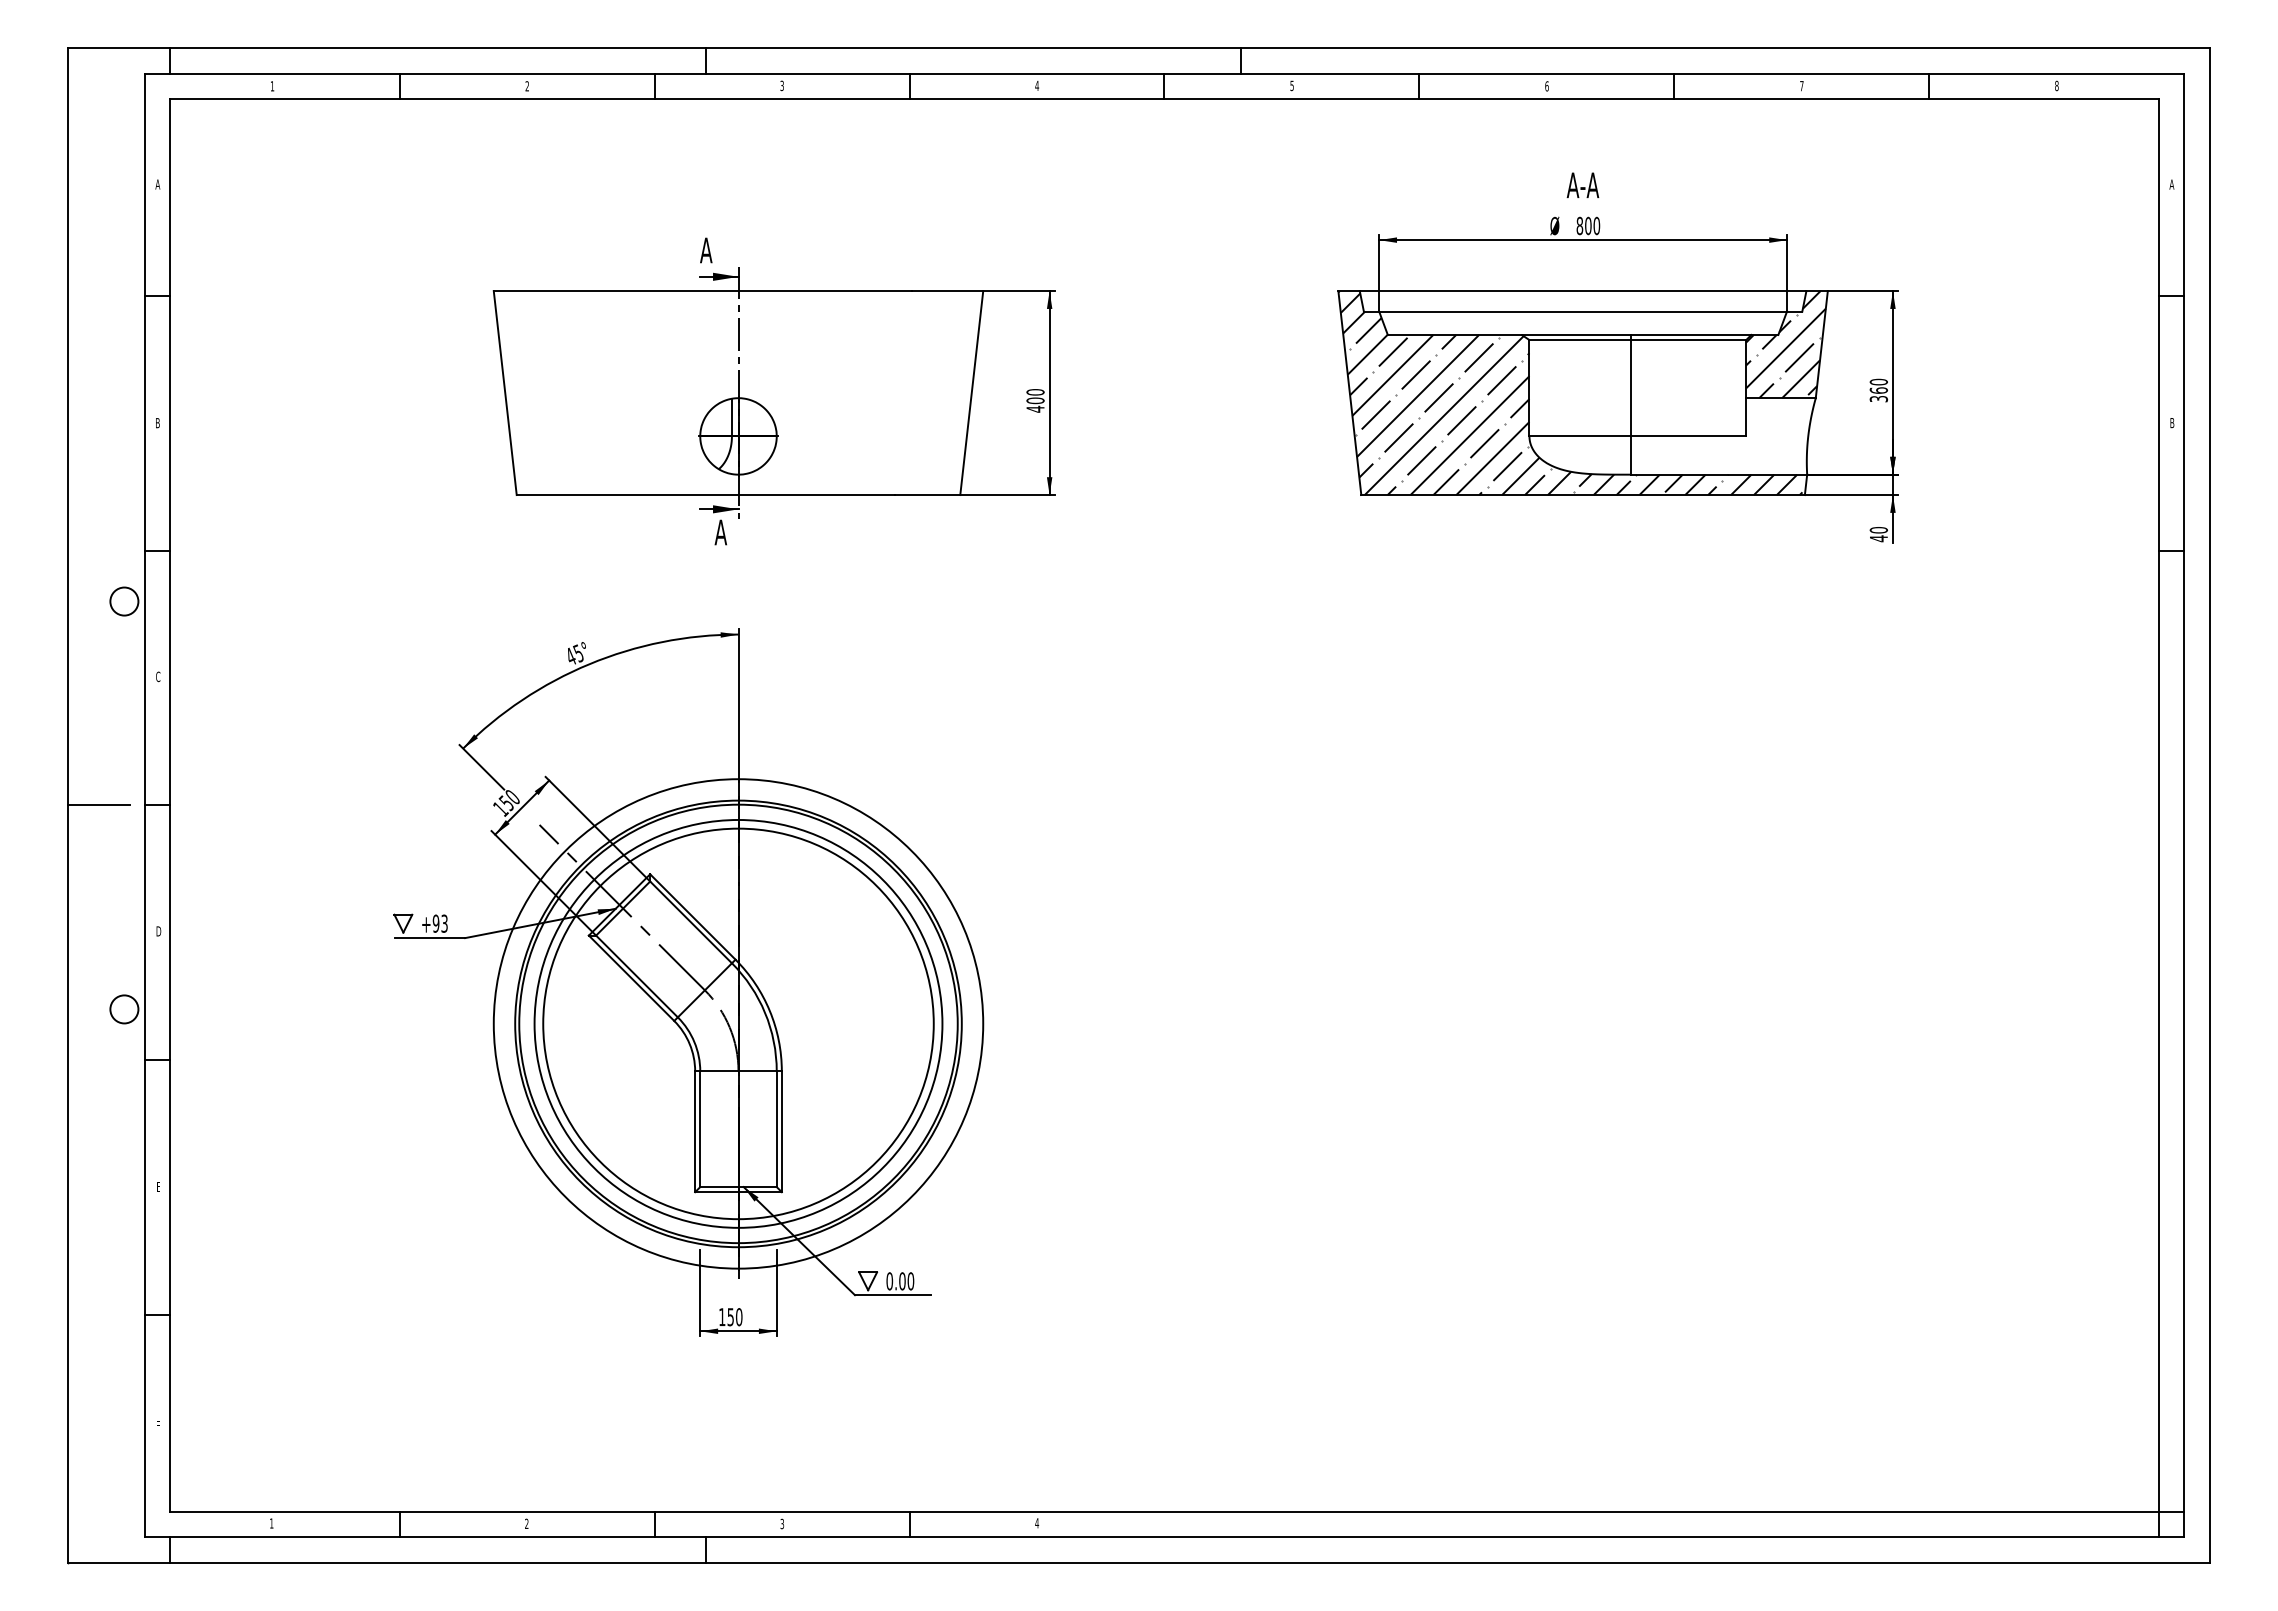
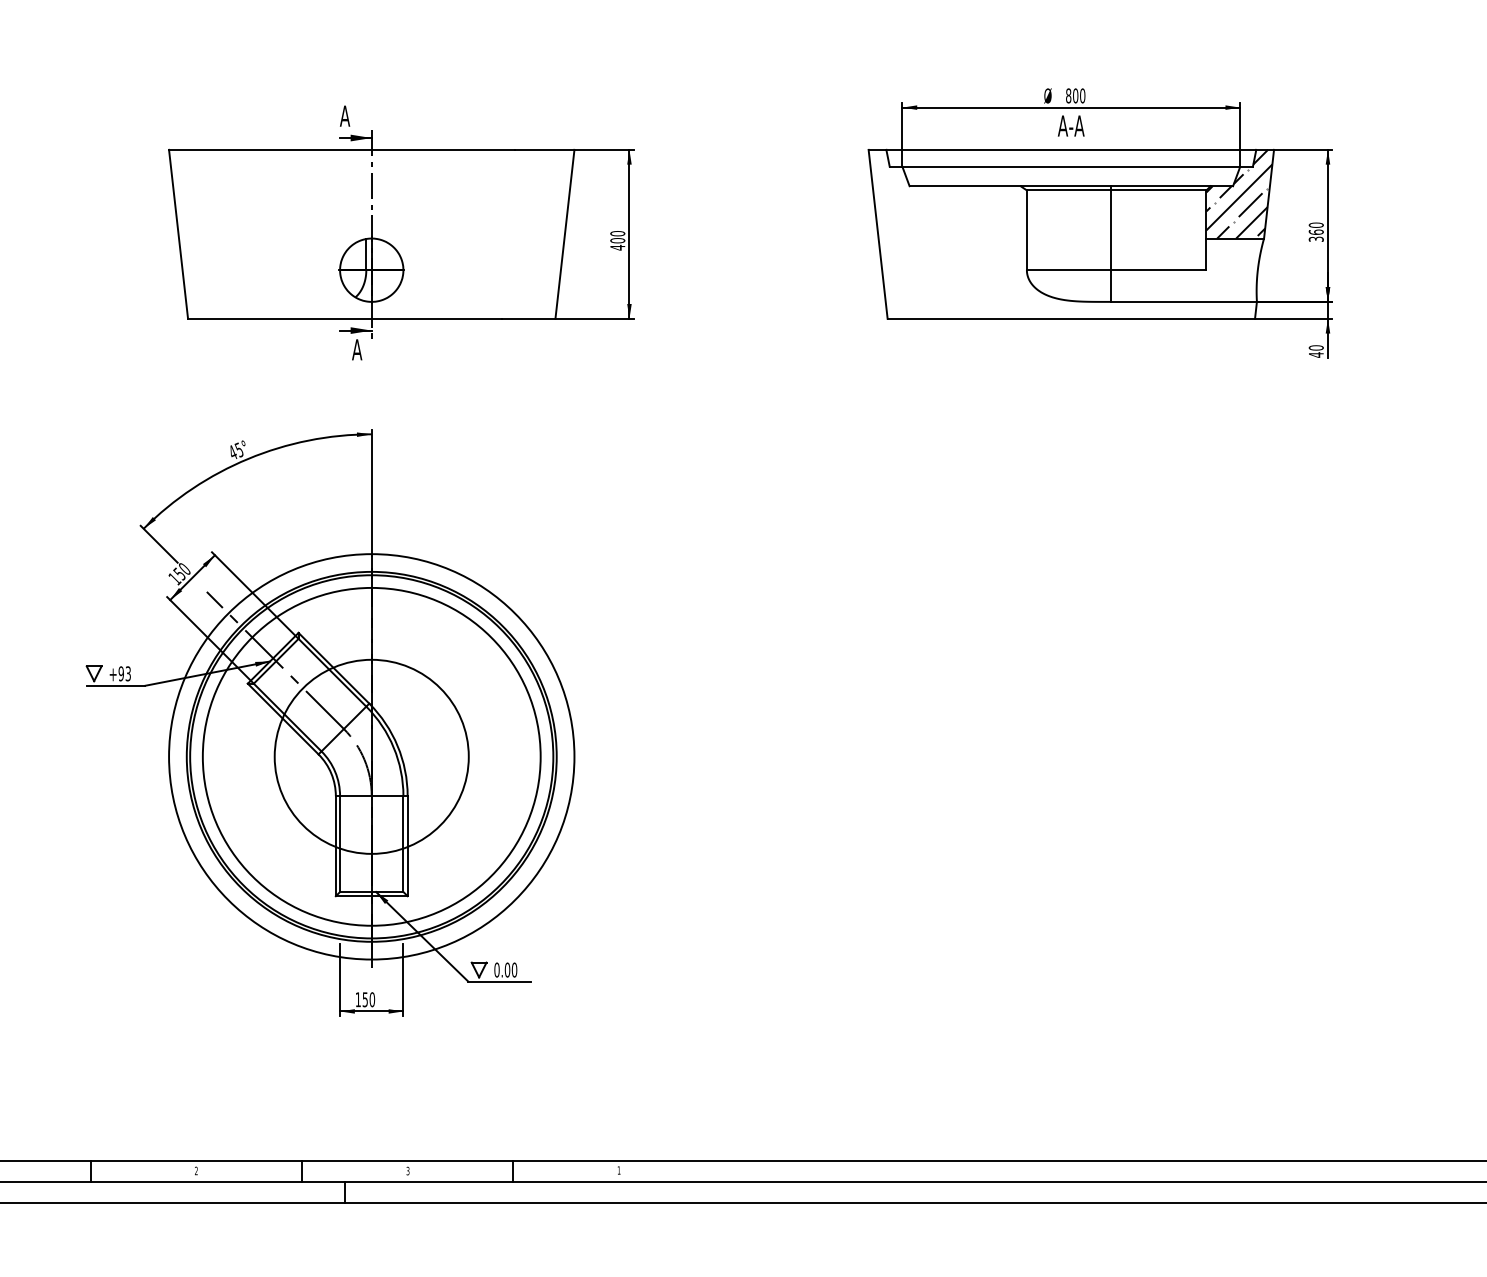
text: (1582, 185) -> (1070, 126), moved
hatch: (1570, 393) -> (1060, 234), removed
circle: (738, 1023) -> (371, 756), size x0.6
text: (1037, 1523) -> (619, 1170), 4 -> 1

